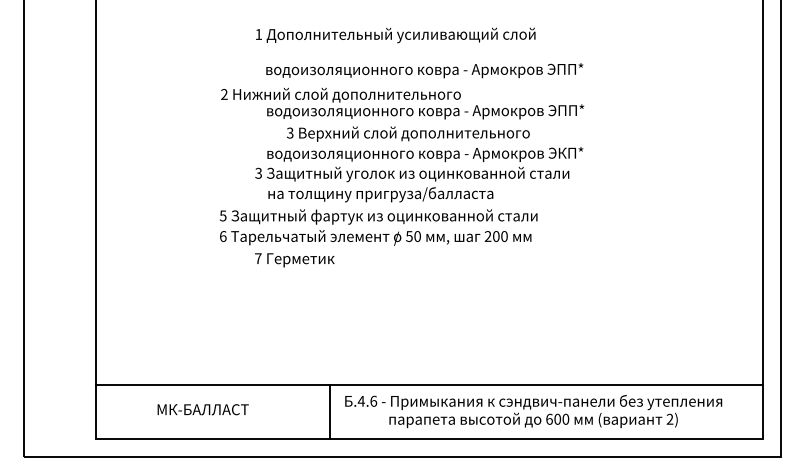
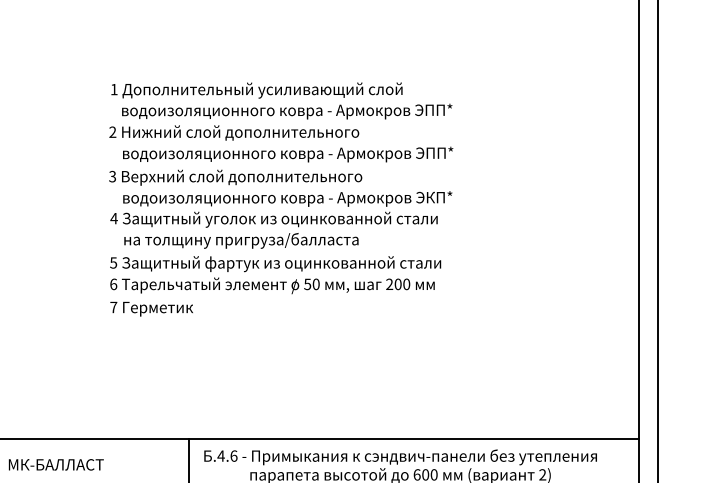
text: (395, 35) -> (256, 90), moved
text: (340, 95) -> (233, 133), moved
text: (407, 133) -> (234, 177), moved
text: (258, 172) -> (113, 217), 3 -> 4
text: (378, 227) -> (275, 275), moved

